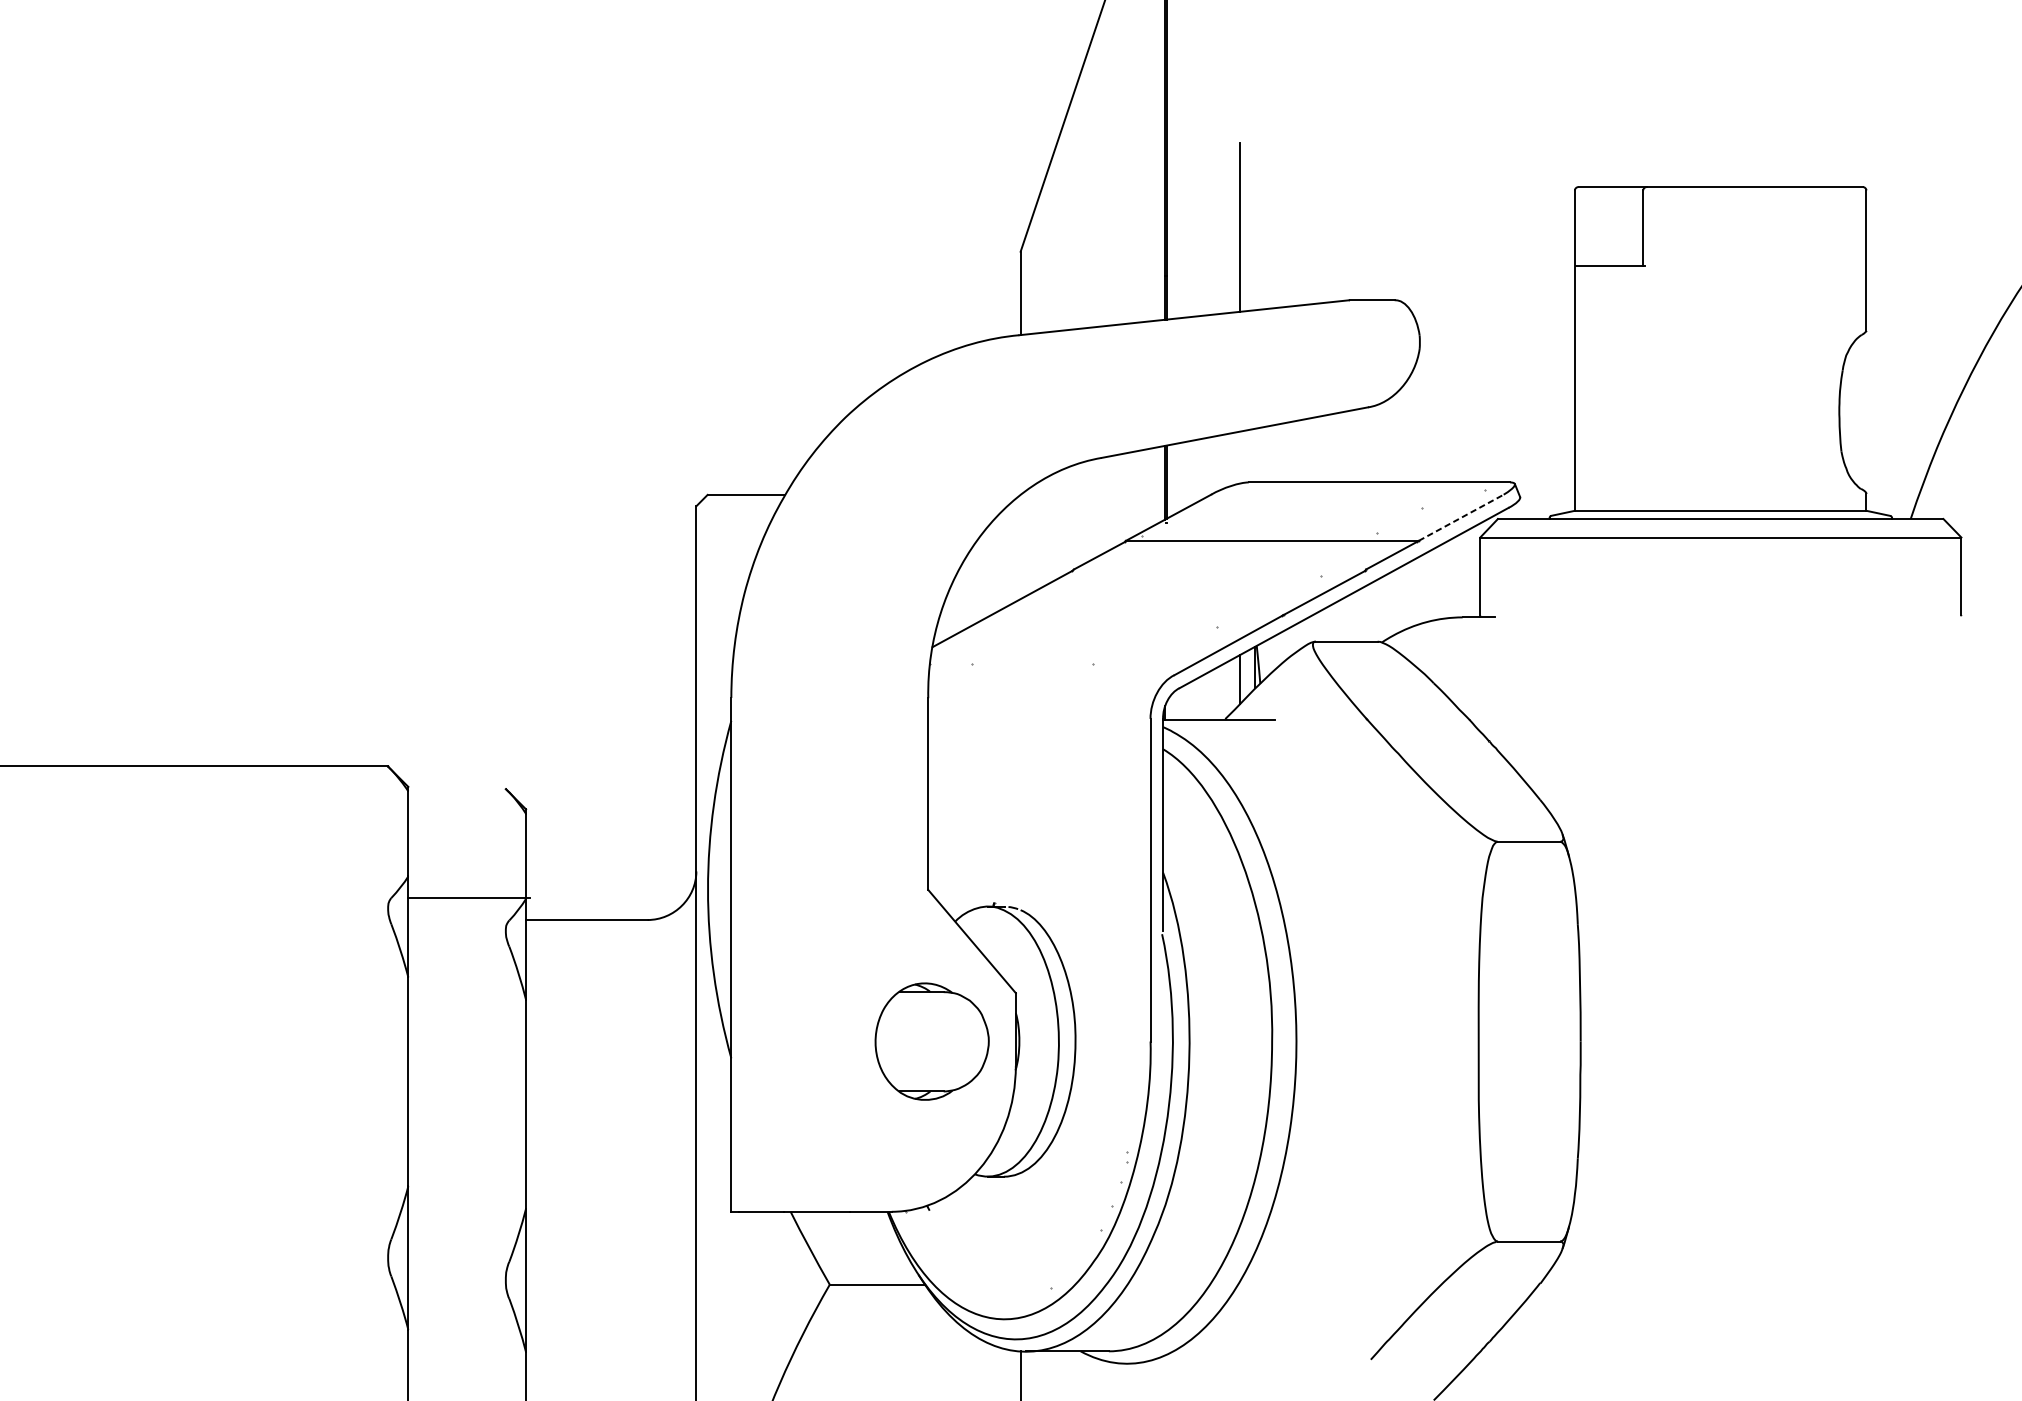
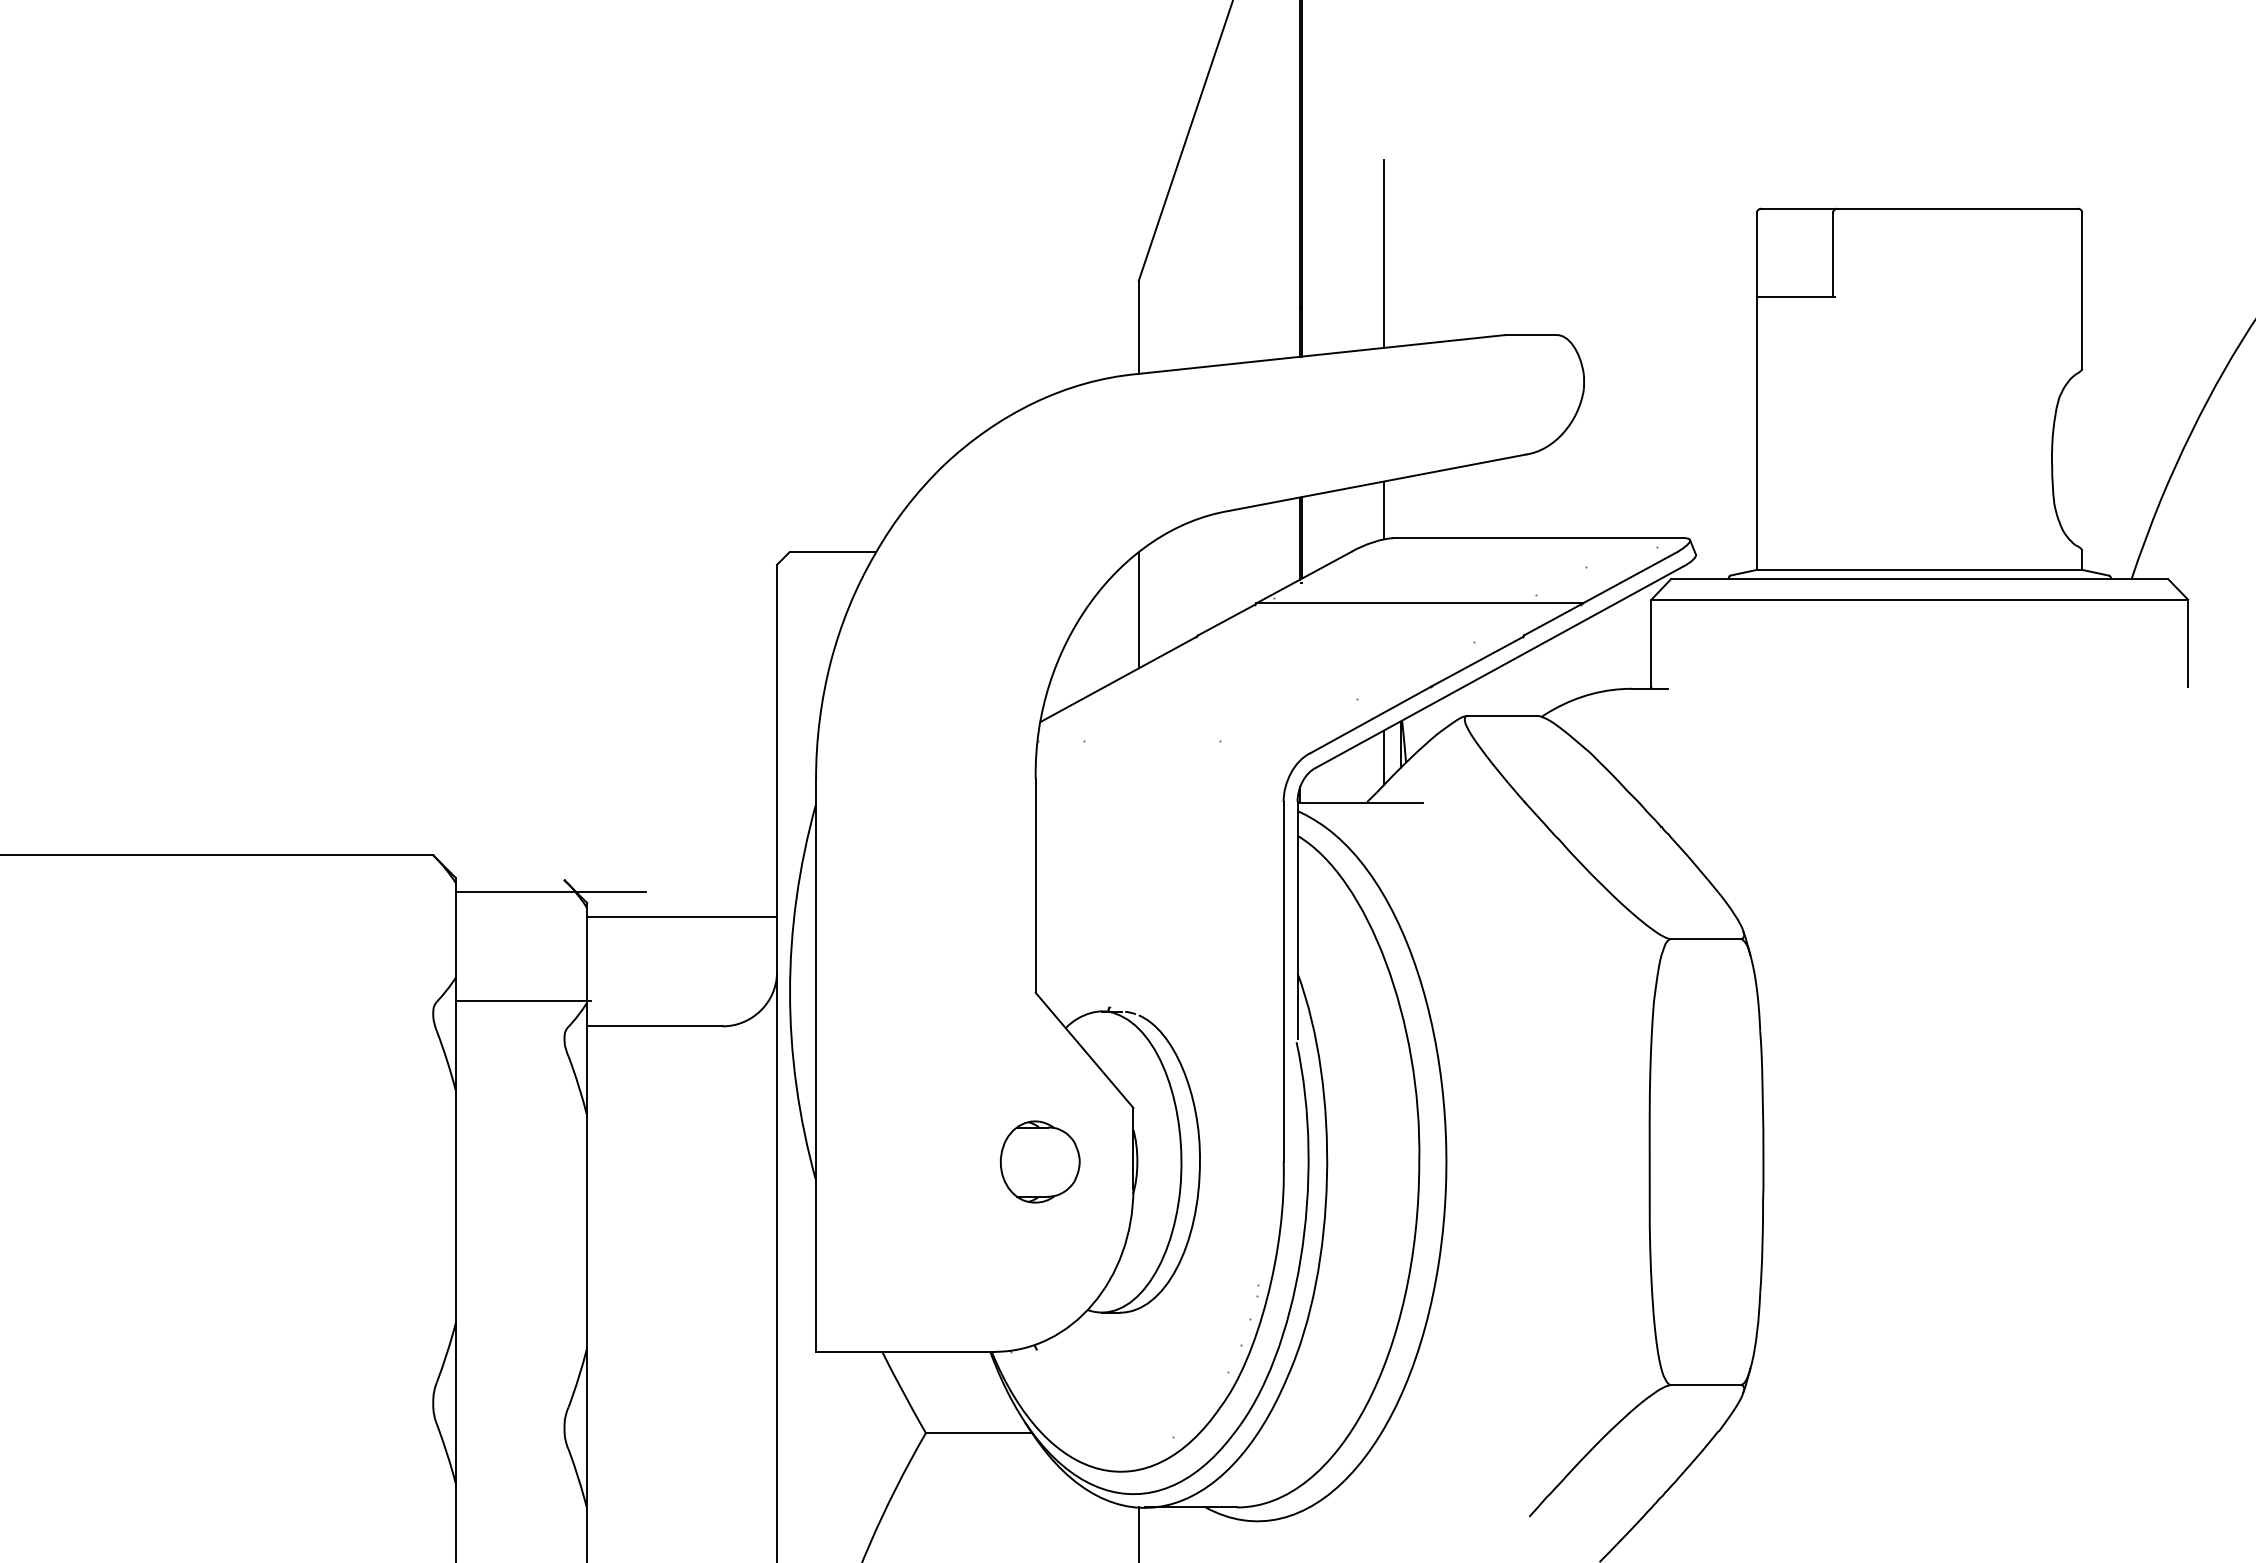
line: (1240, 457) -> (1383, 510), added
line: (1461, 517) -> (1630, 577), dashed -> solid
line: (1020, 547) -> (1138, 610), added
line: (493, 799) -> (550, 891), added
line: (611, 821) -> (682, 916), added
part: (932, 1041) -> (1040, 1161), size x0.62

